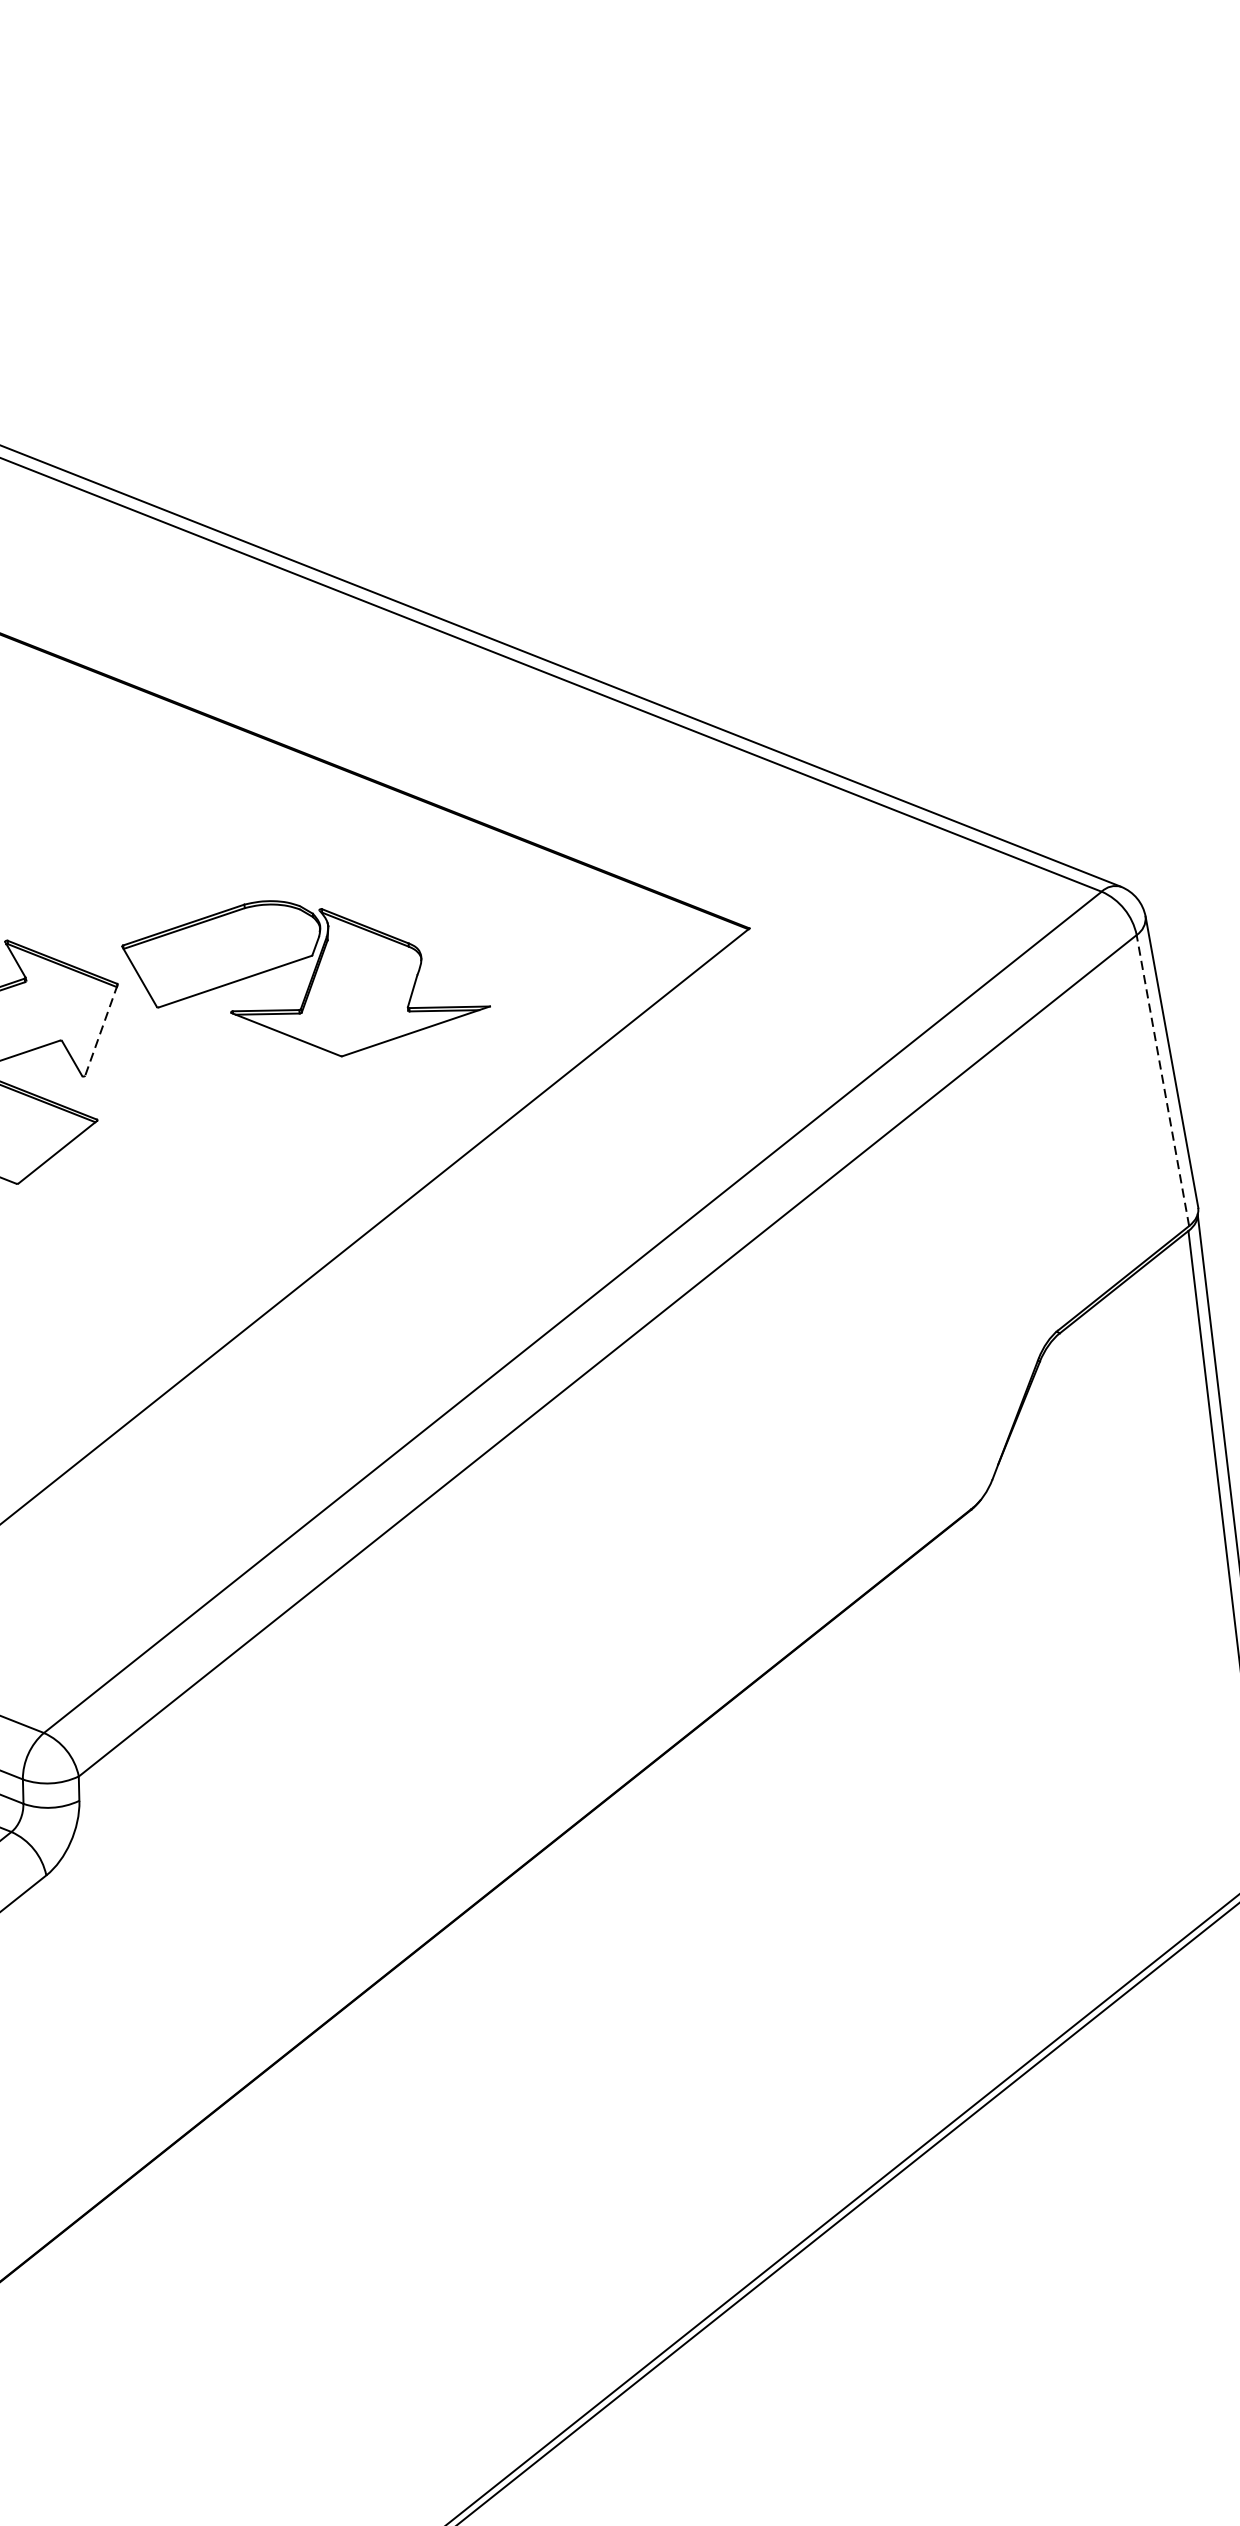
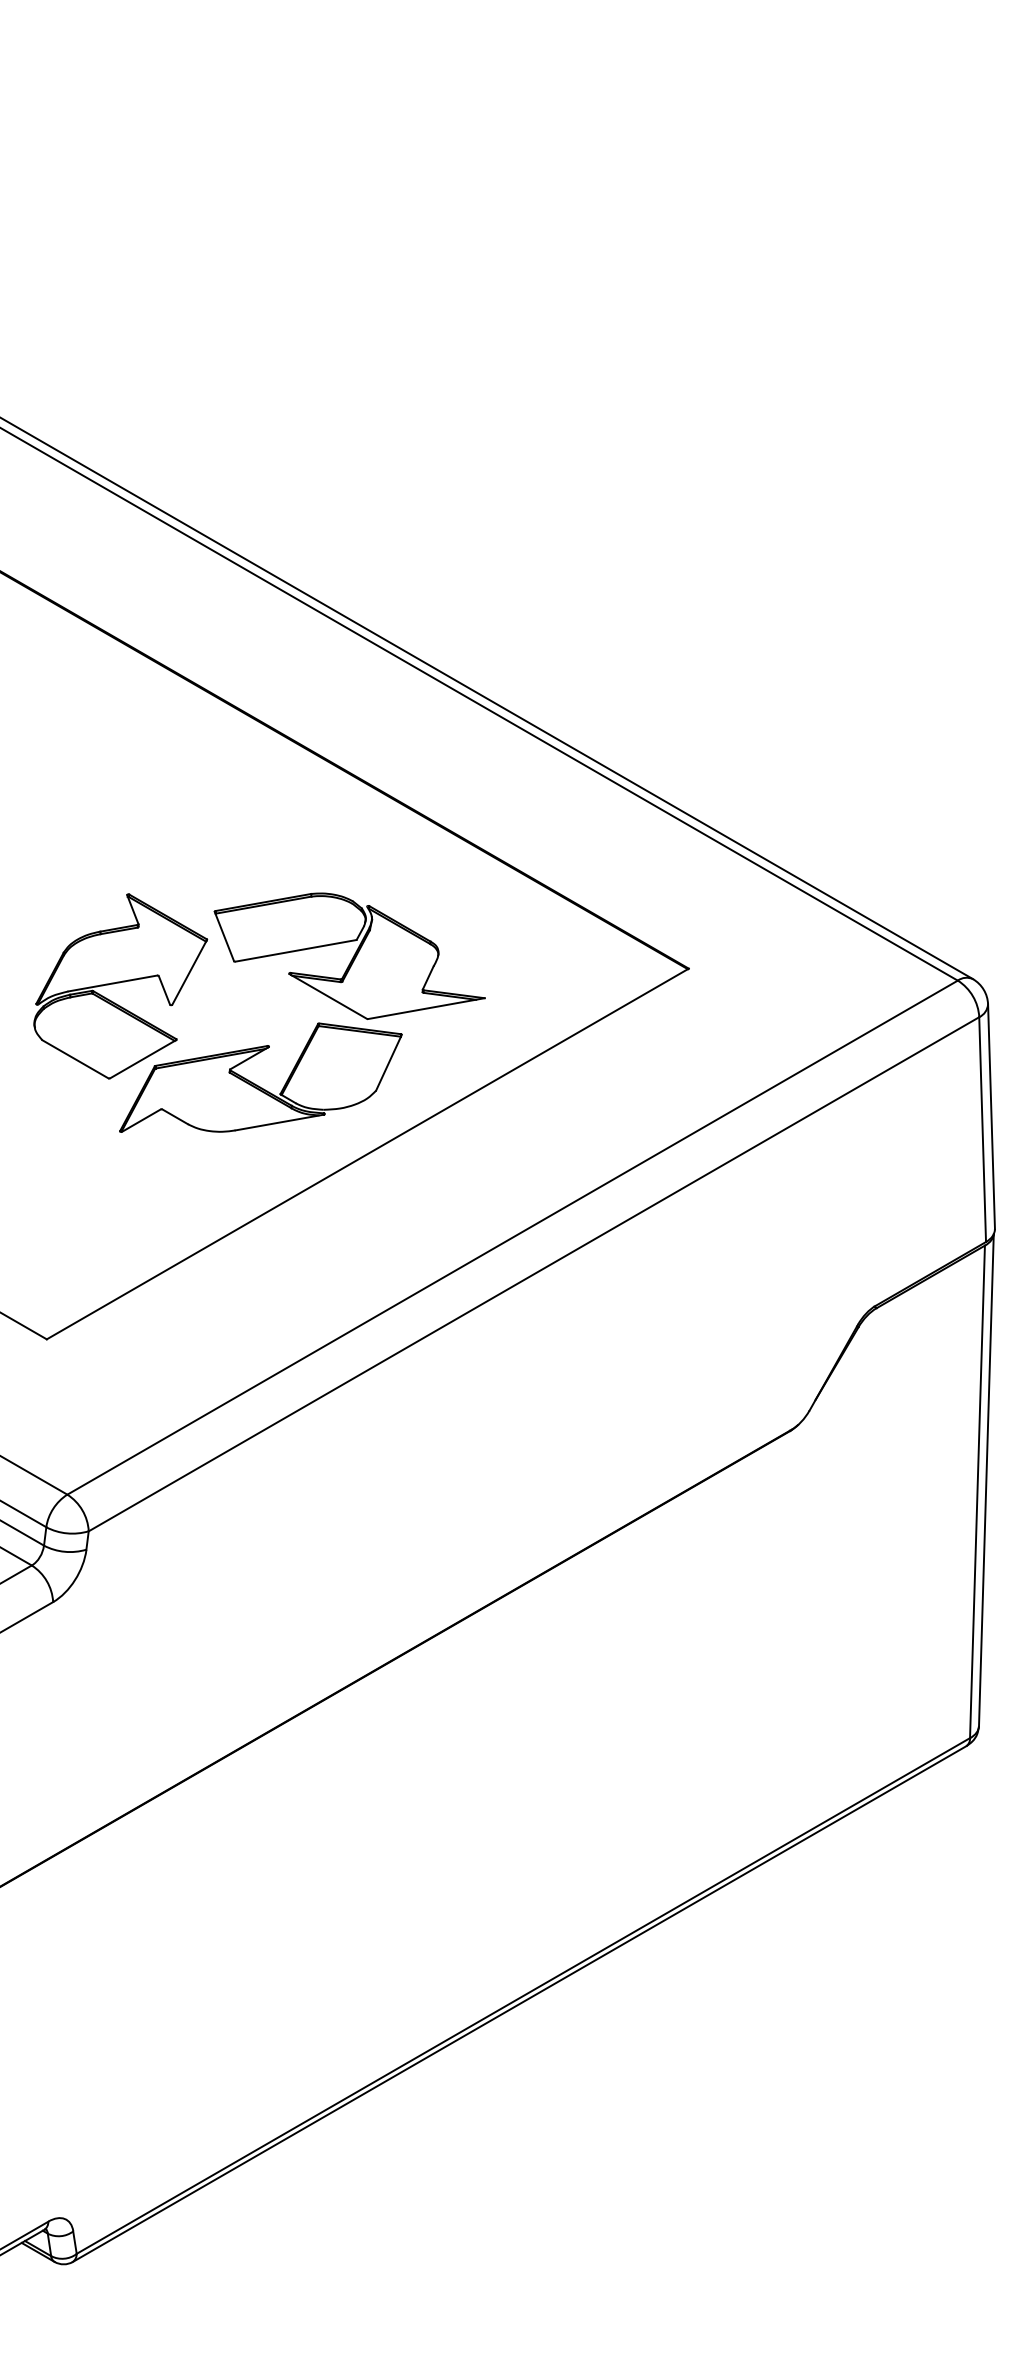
line: (101, 1030) -> (189, 972), dashed -> solid
line: (1162, 1080) -> (982, 1129), dashed -> solid
part: (208, 1161) -> (255, 1083), added

